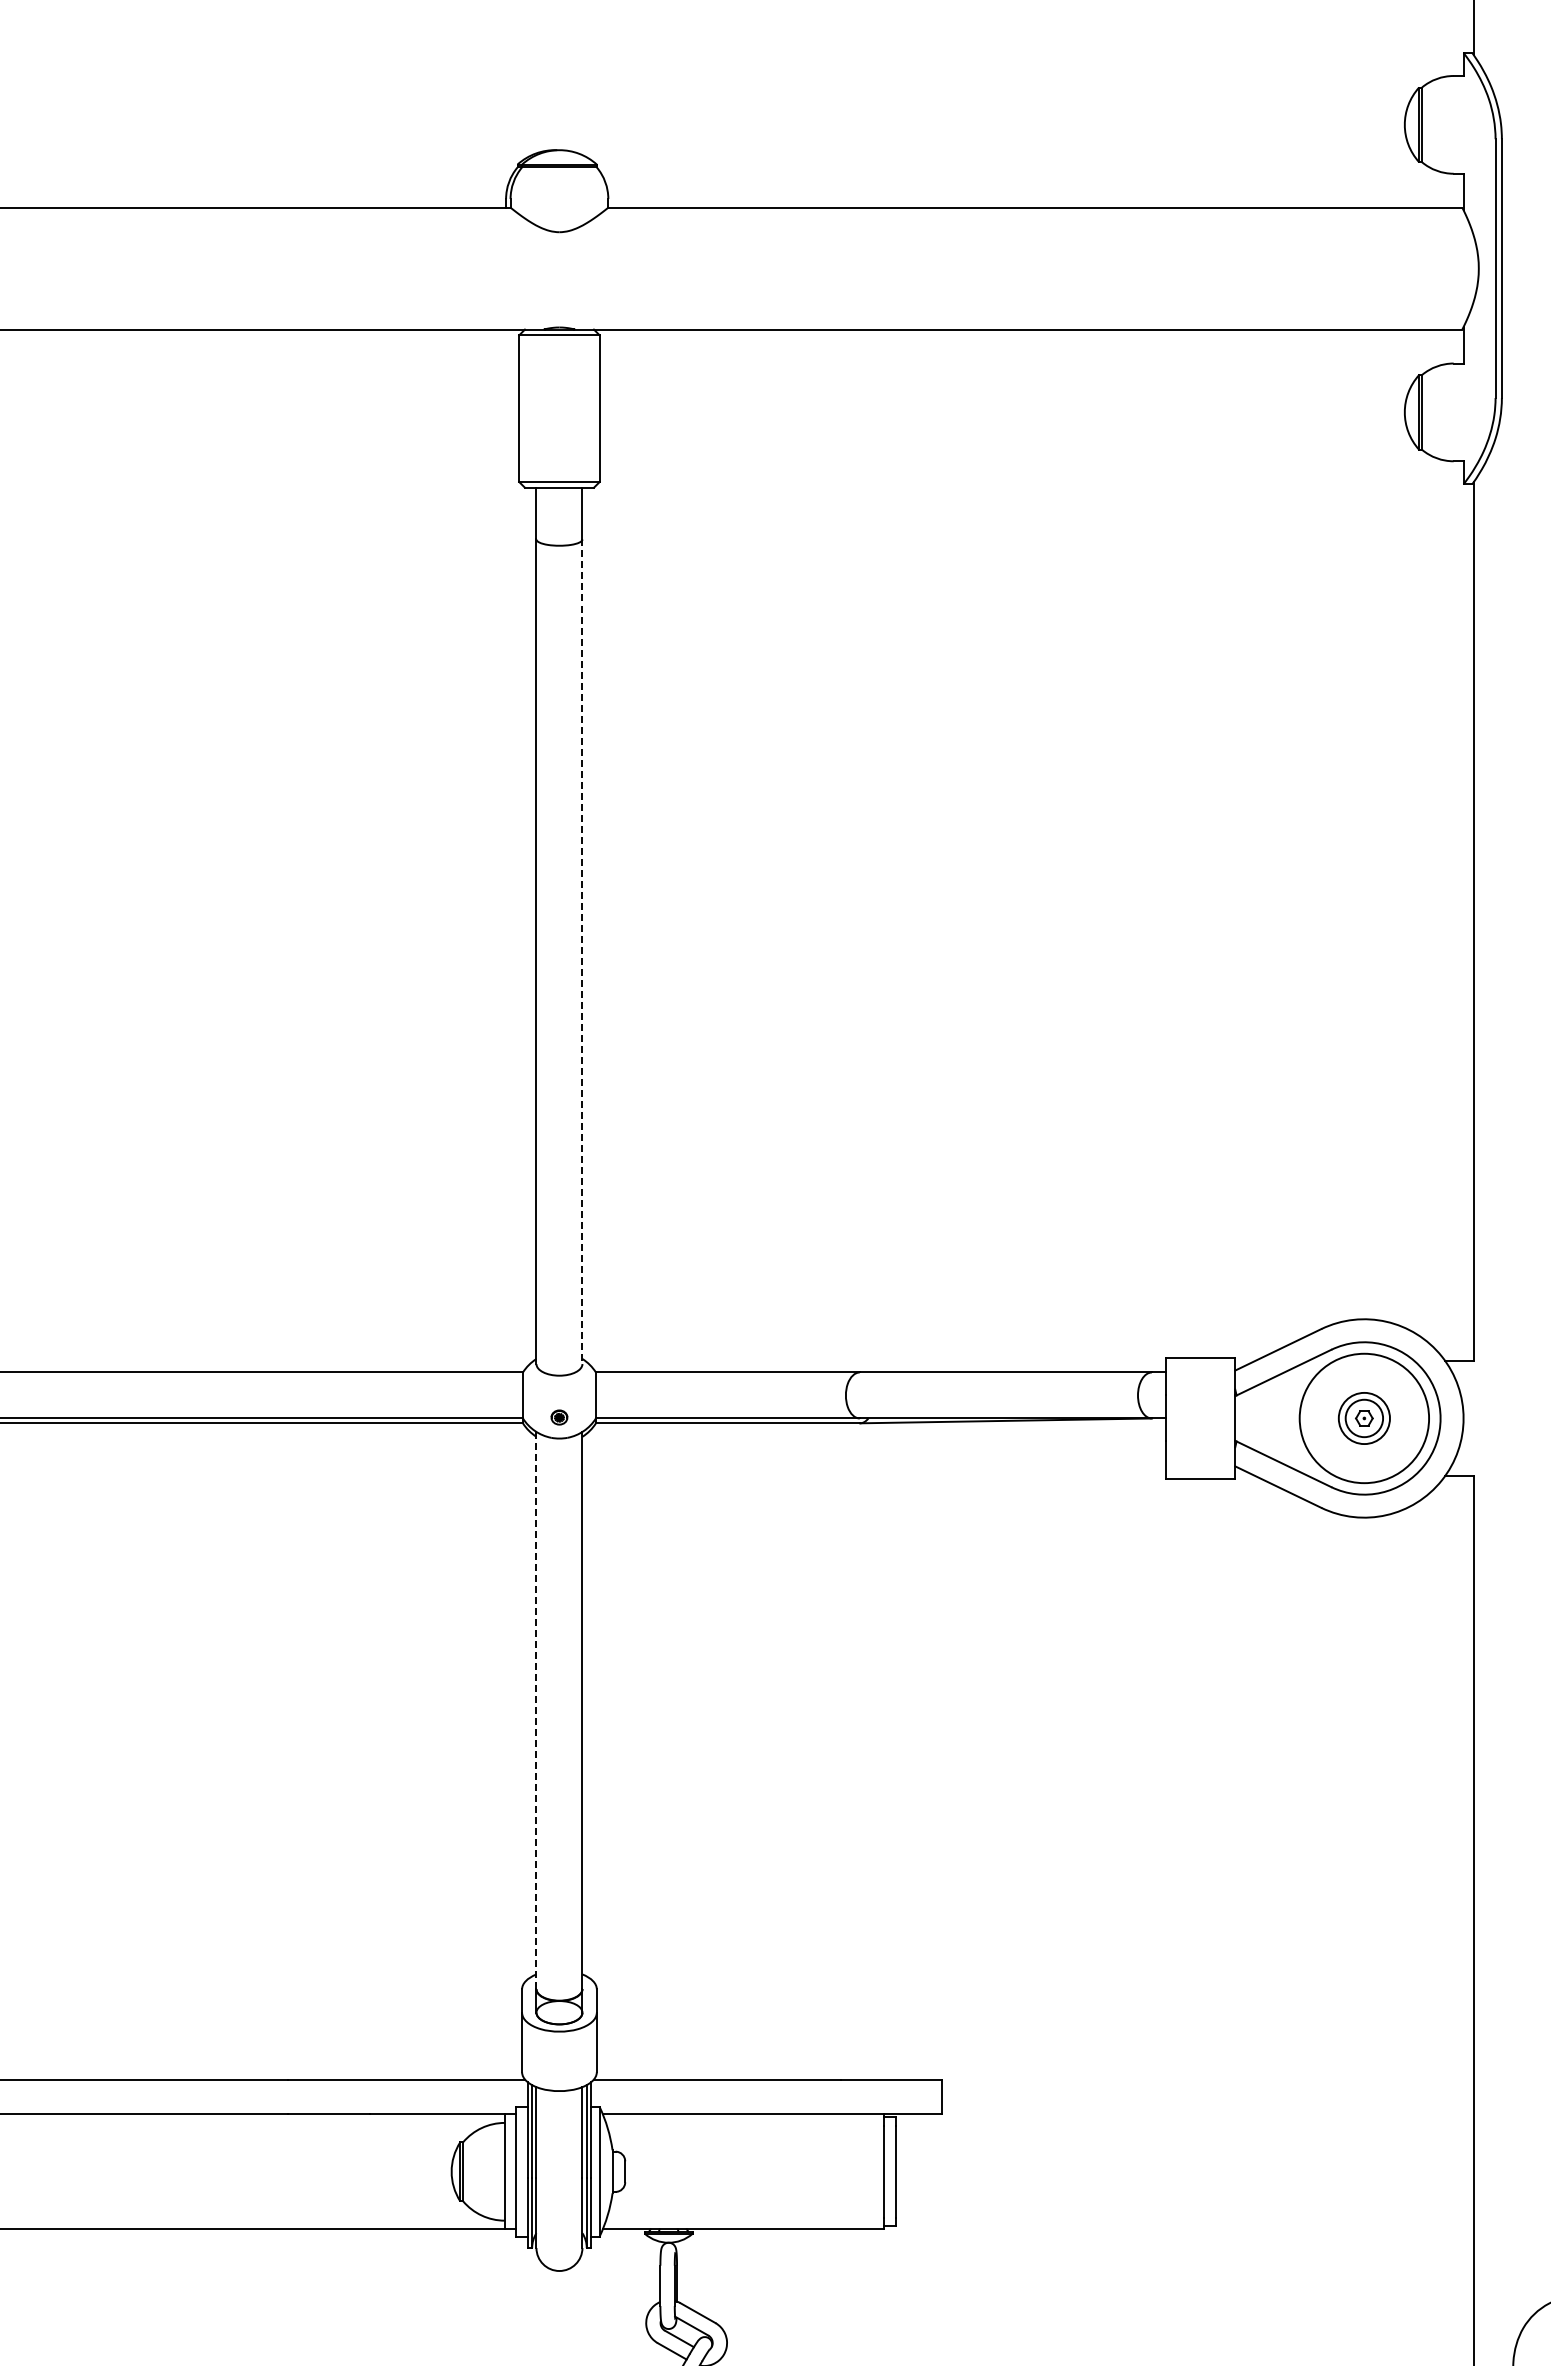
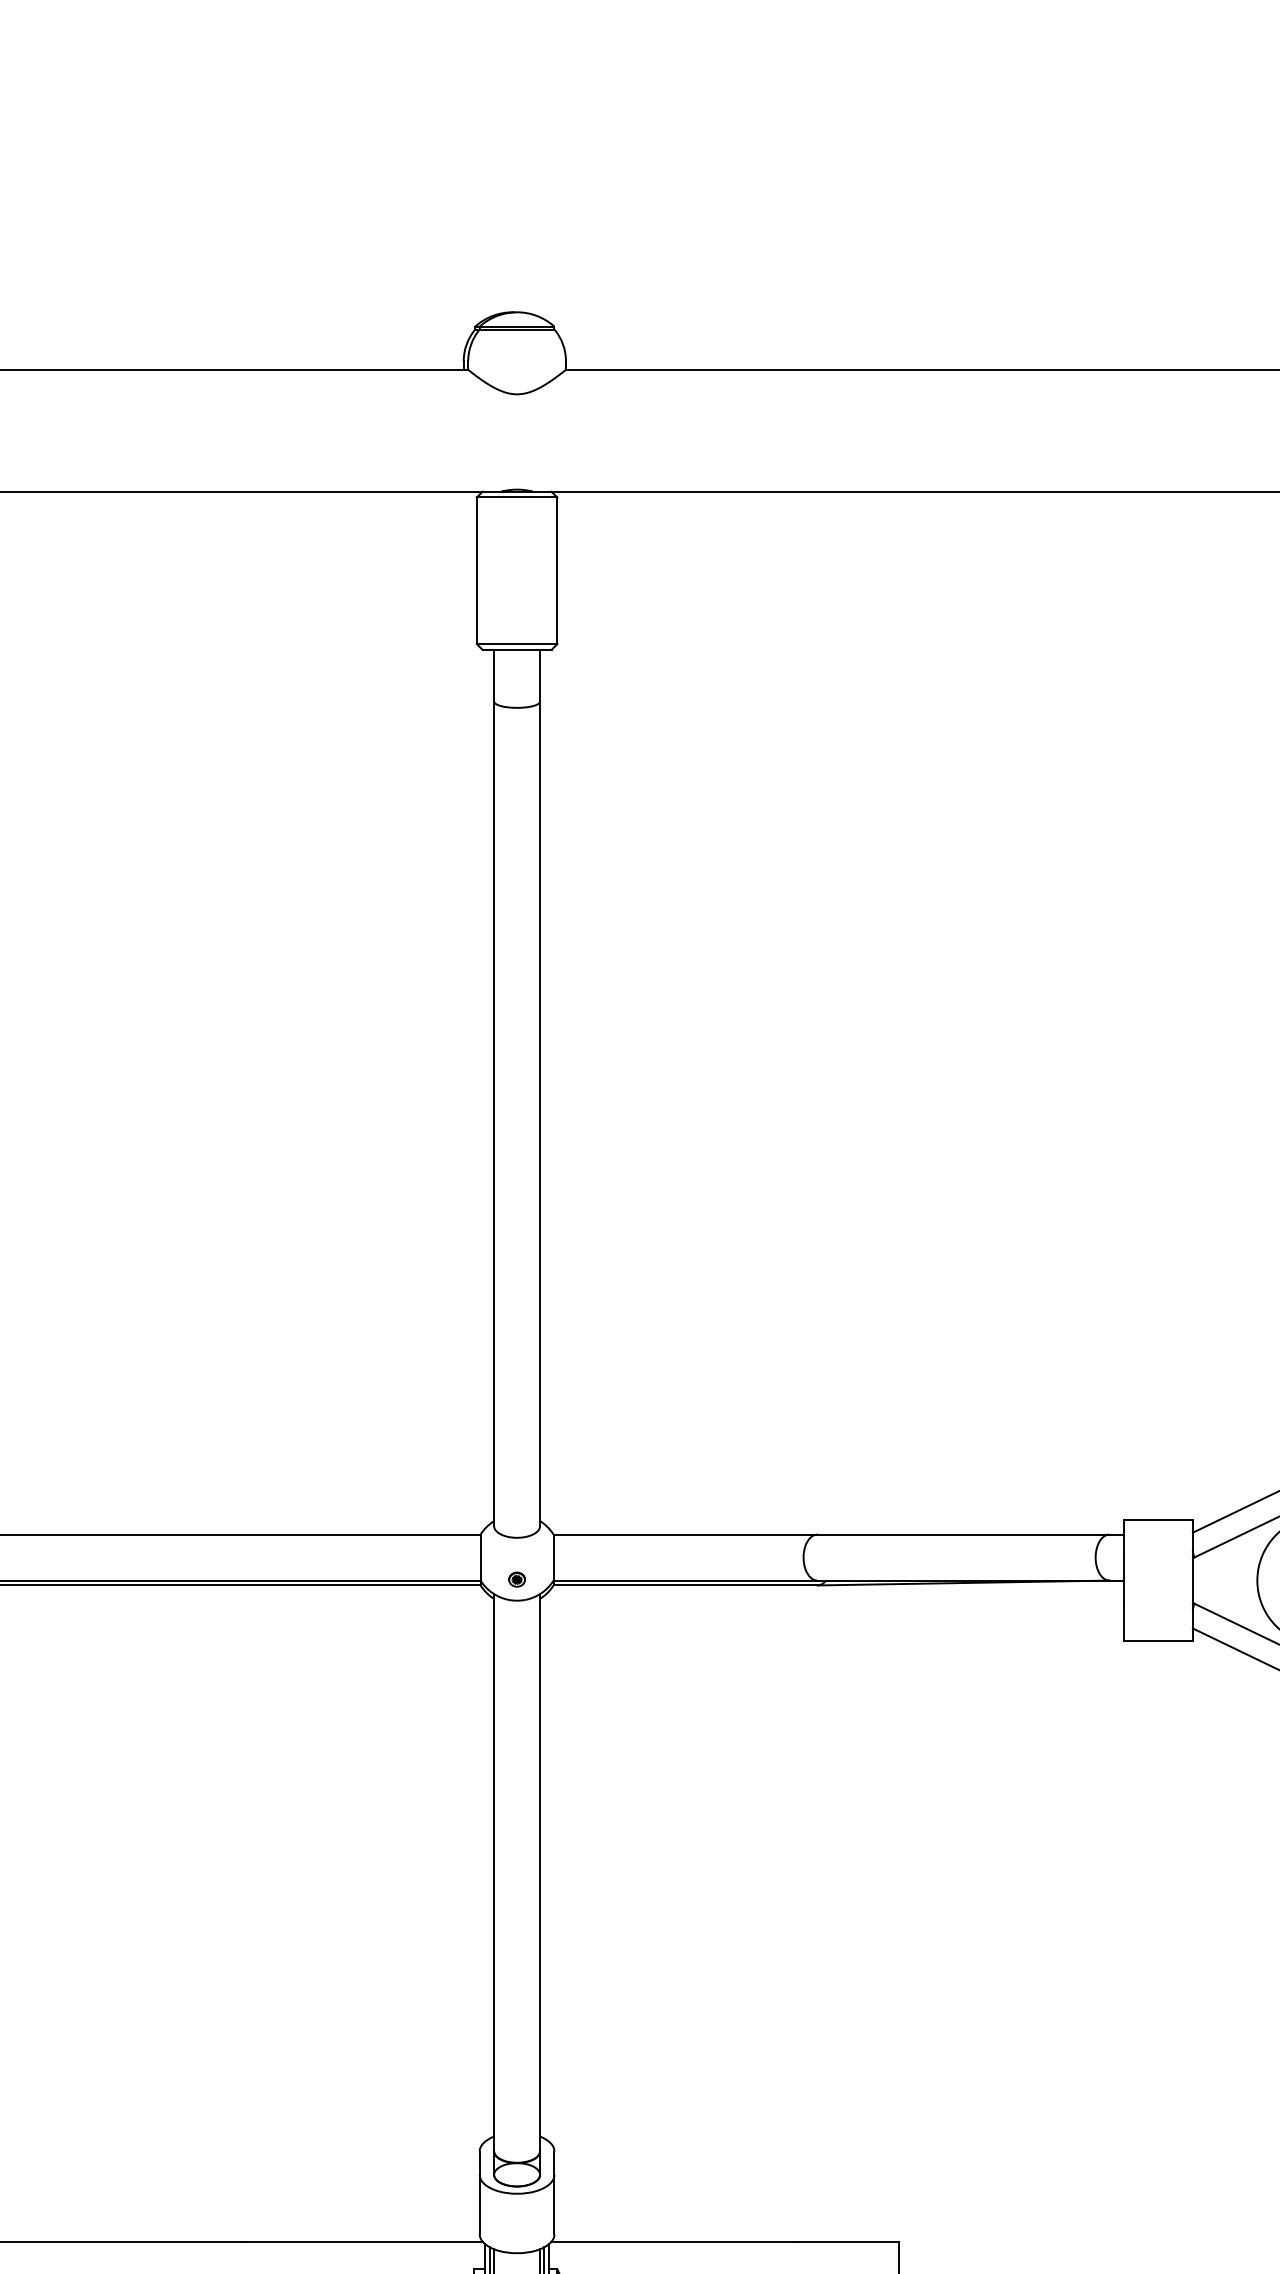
line: (582, 952) -> (540, 1114), dashed -> solid
line: (536, 1710) -> (494, 1872), dashed -> solid

